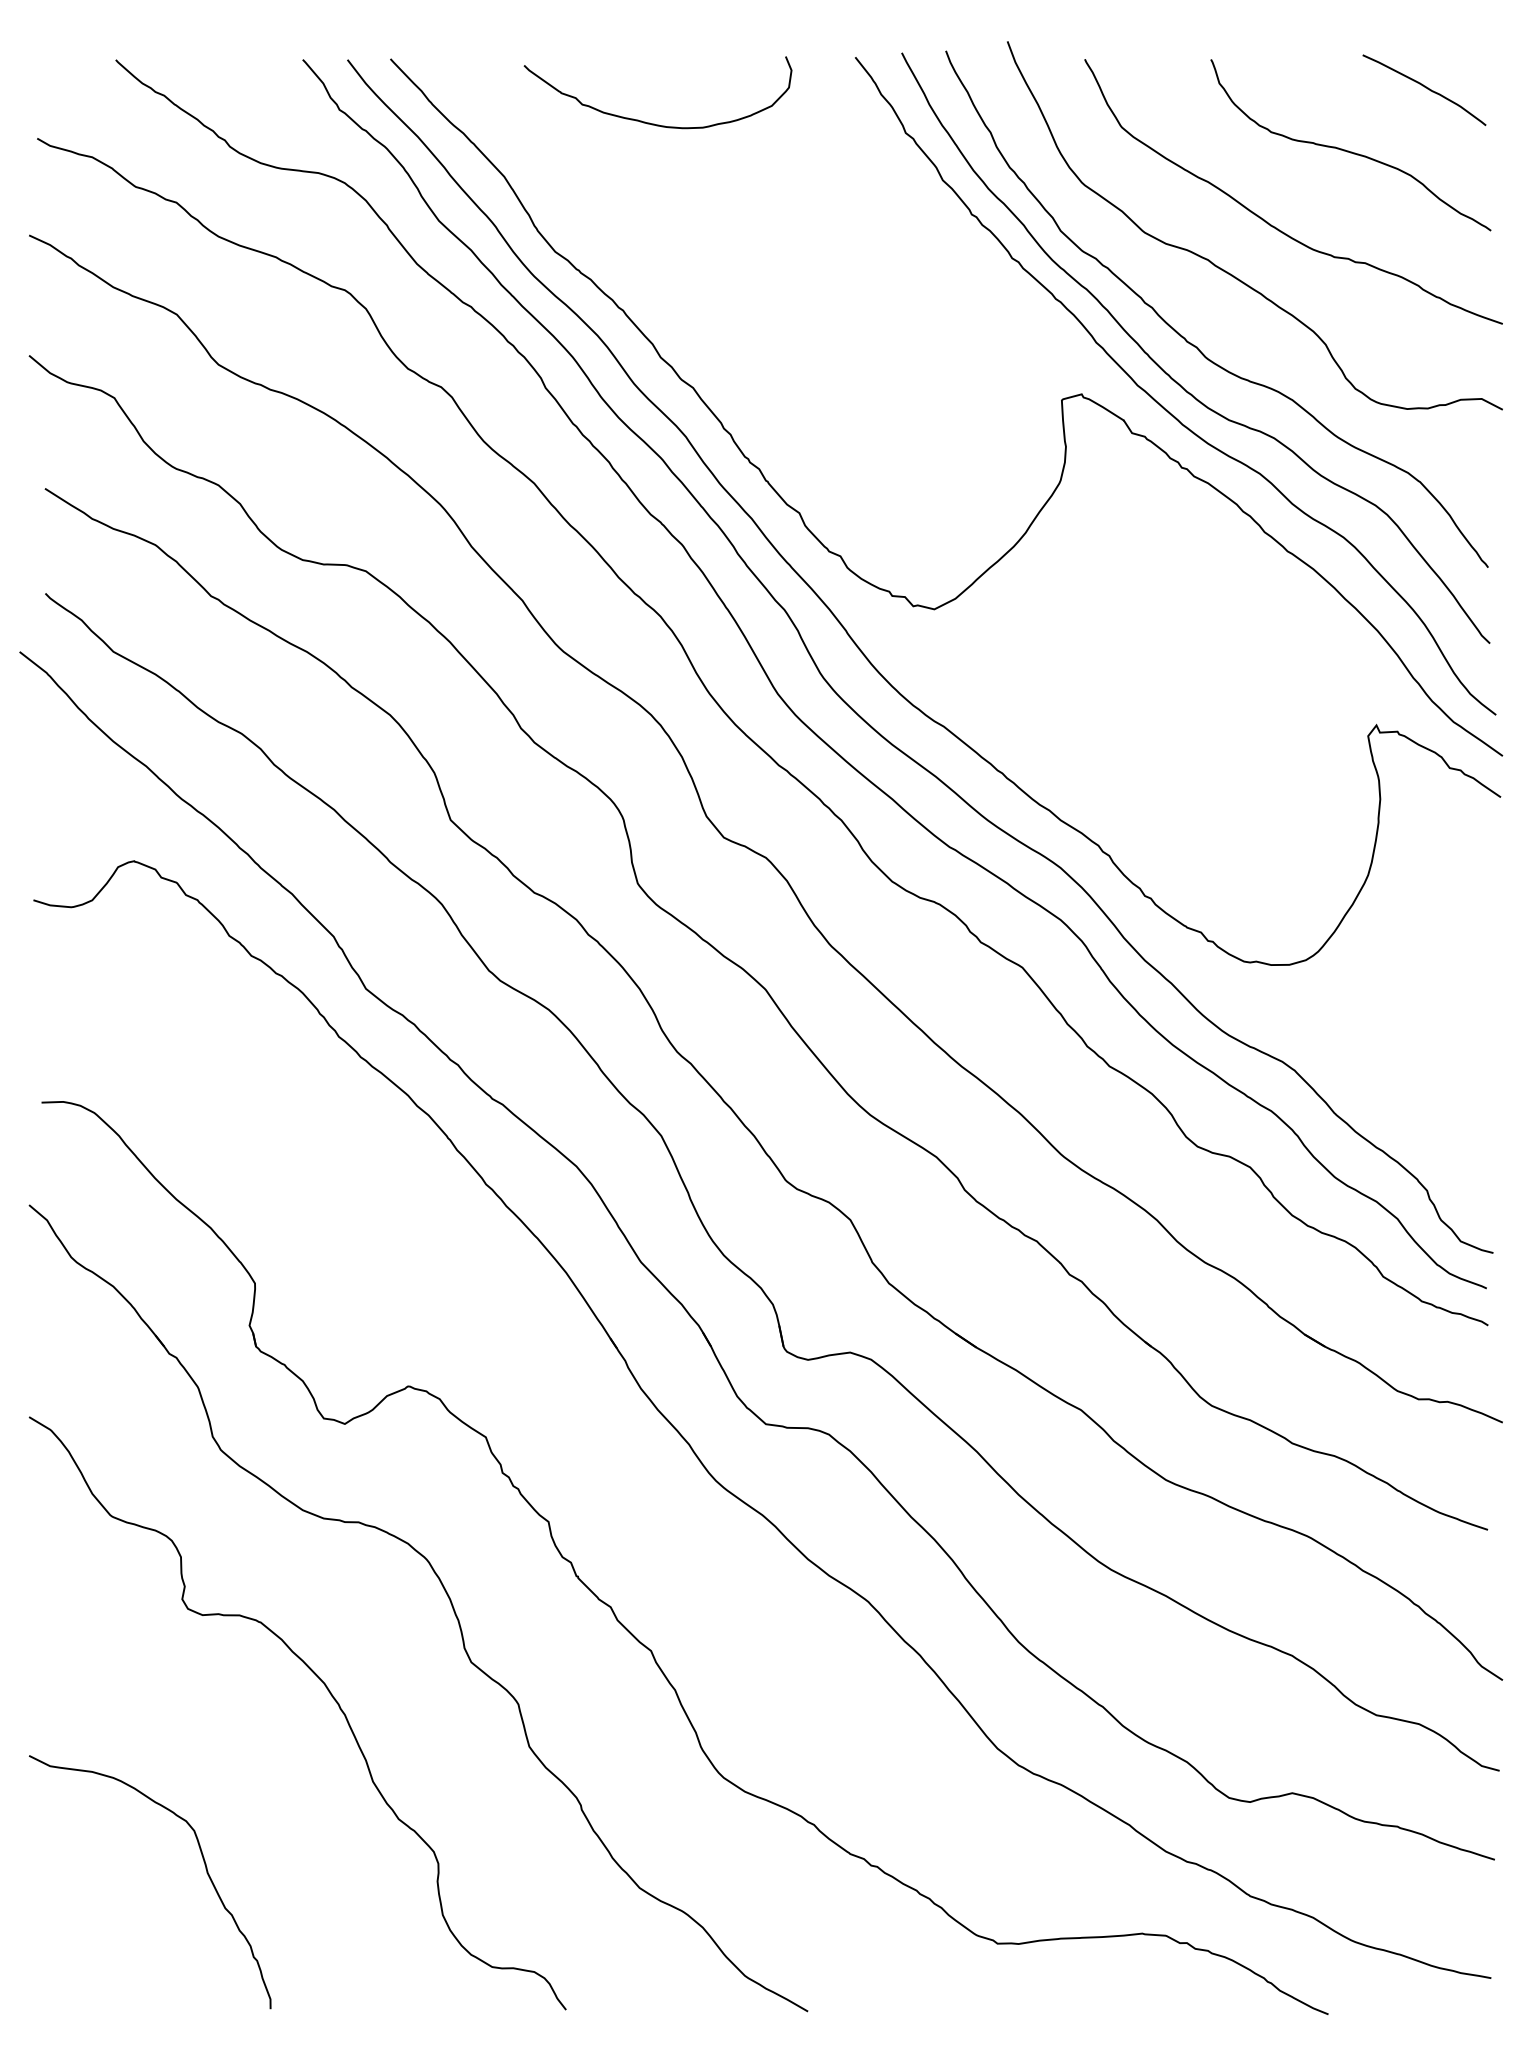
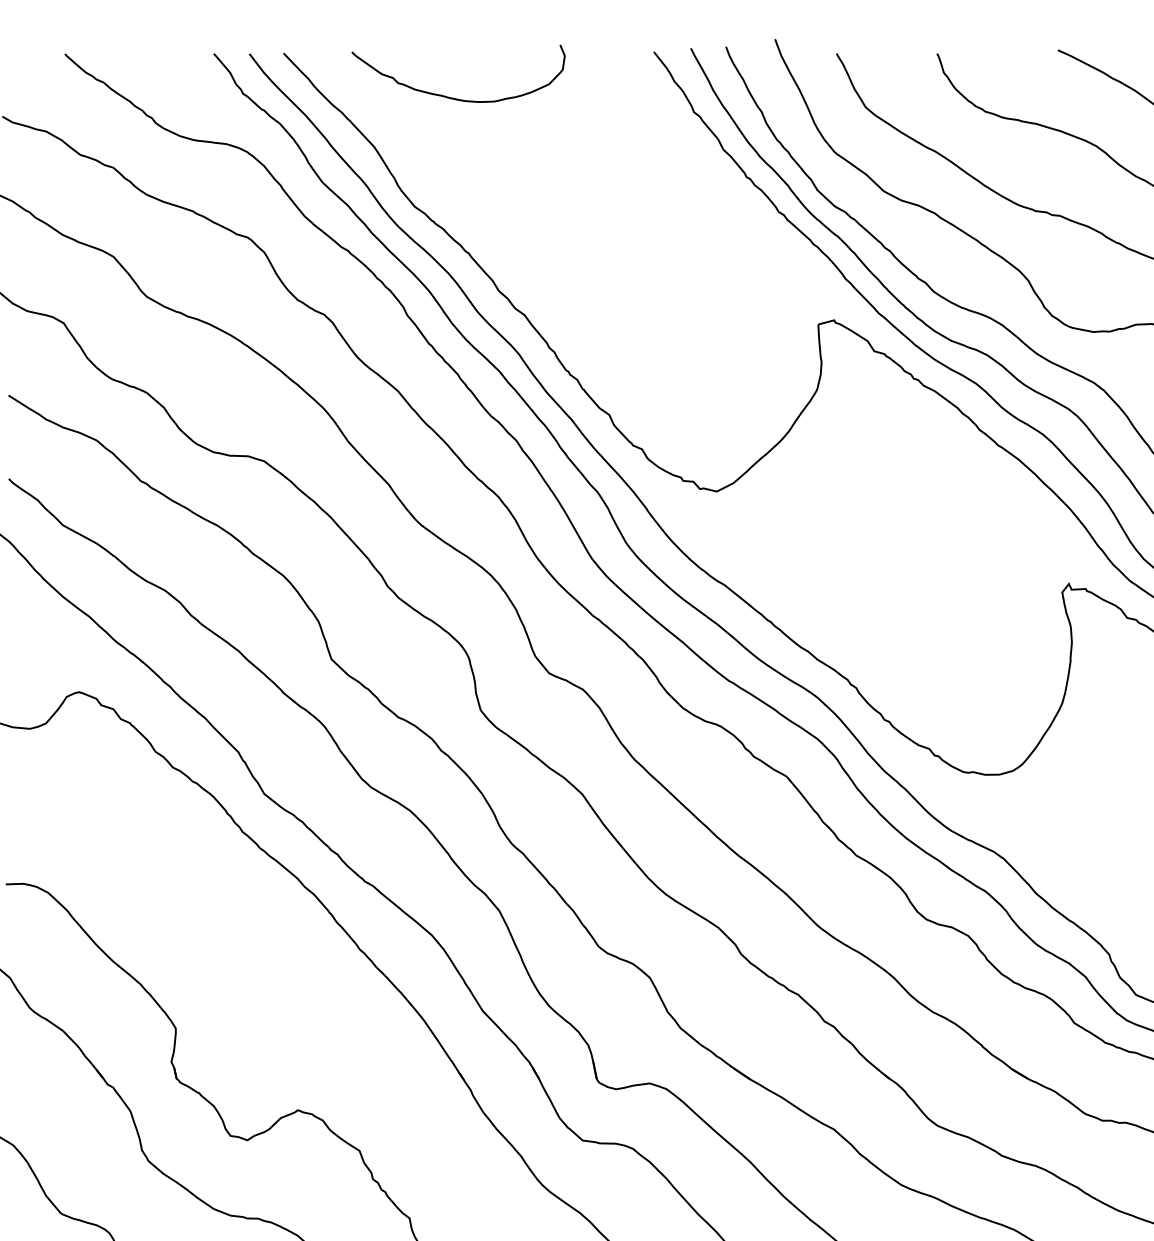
curve: (649, 122) -> (451, 97), moved

